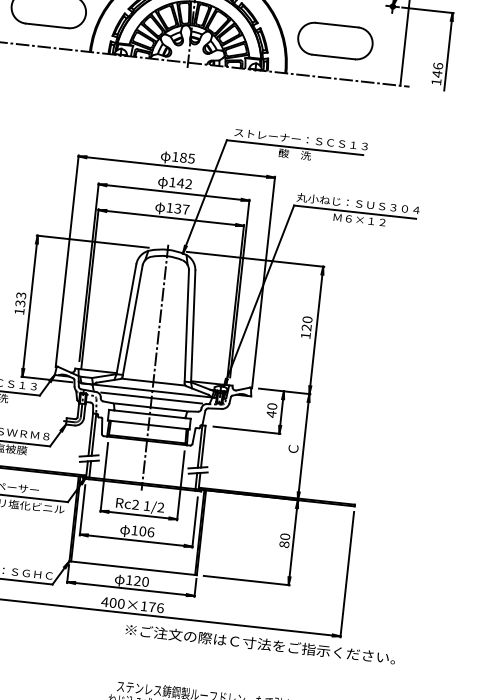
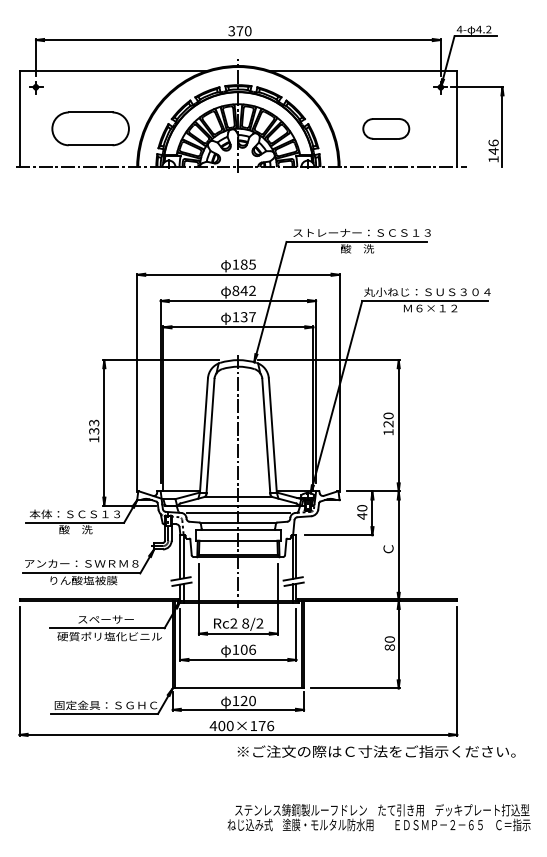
part: (335, 40) -> (386, 128), size x0.6
text: (172, 181) -> (235, 290), 142 -> 842
text: (146, 506) -> (245, 623), 1/2 -> 8/2

